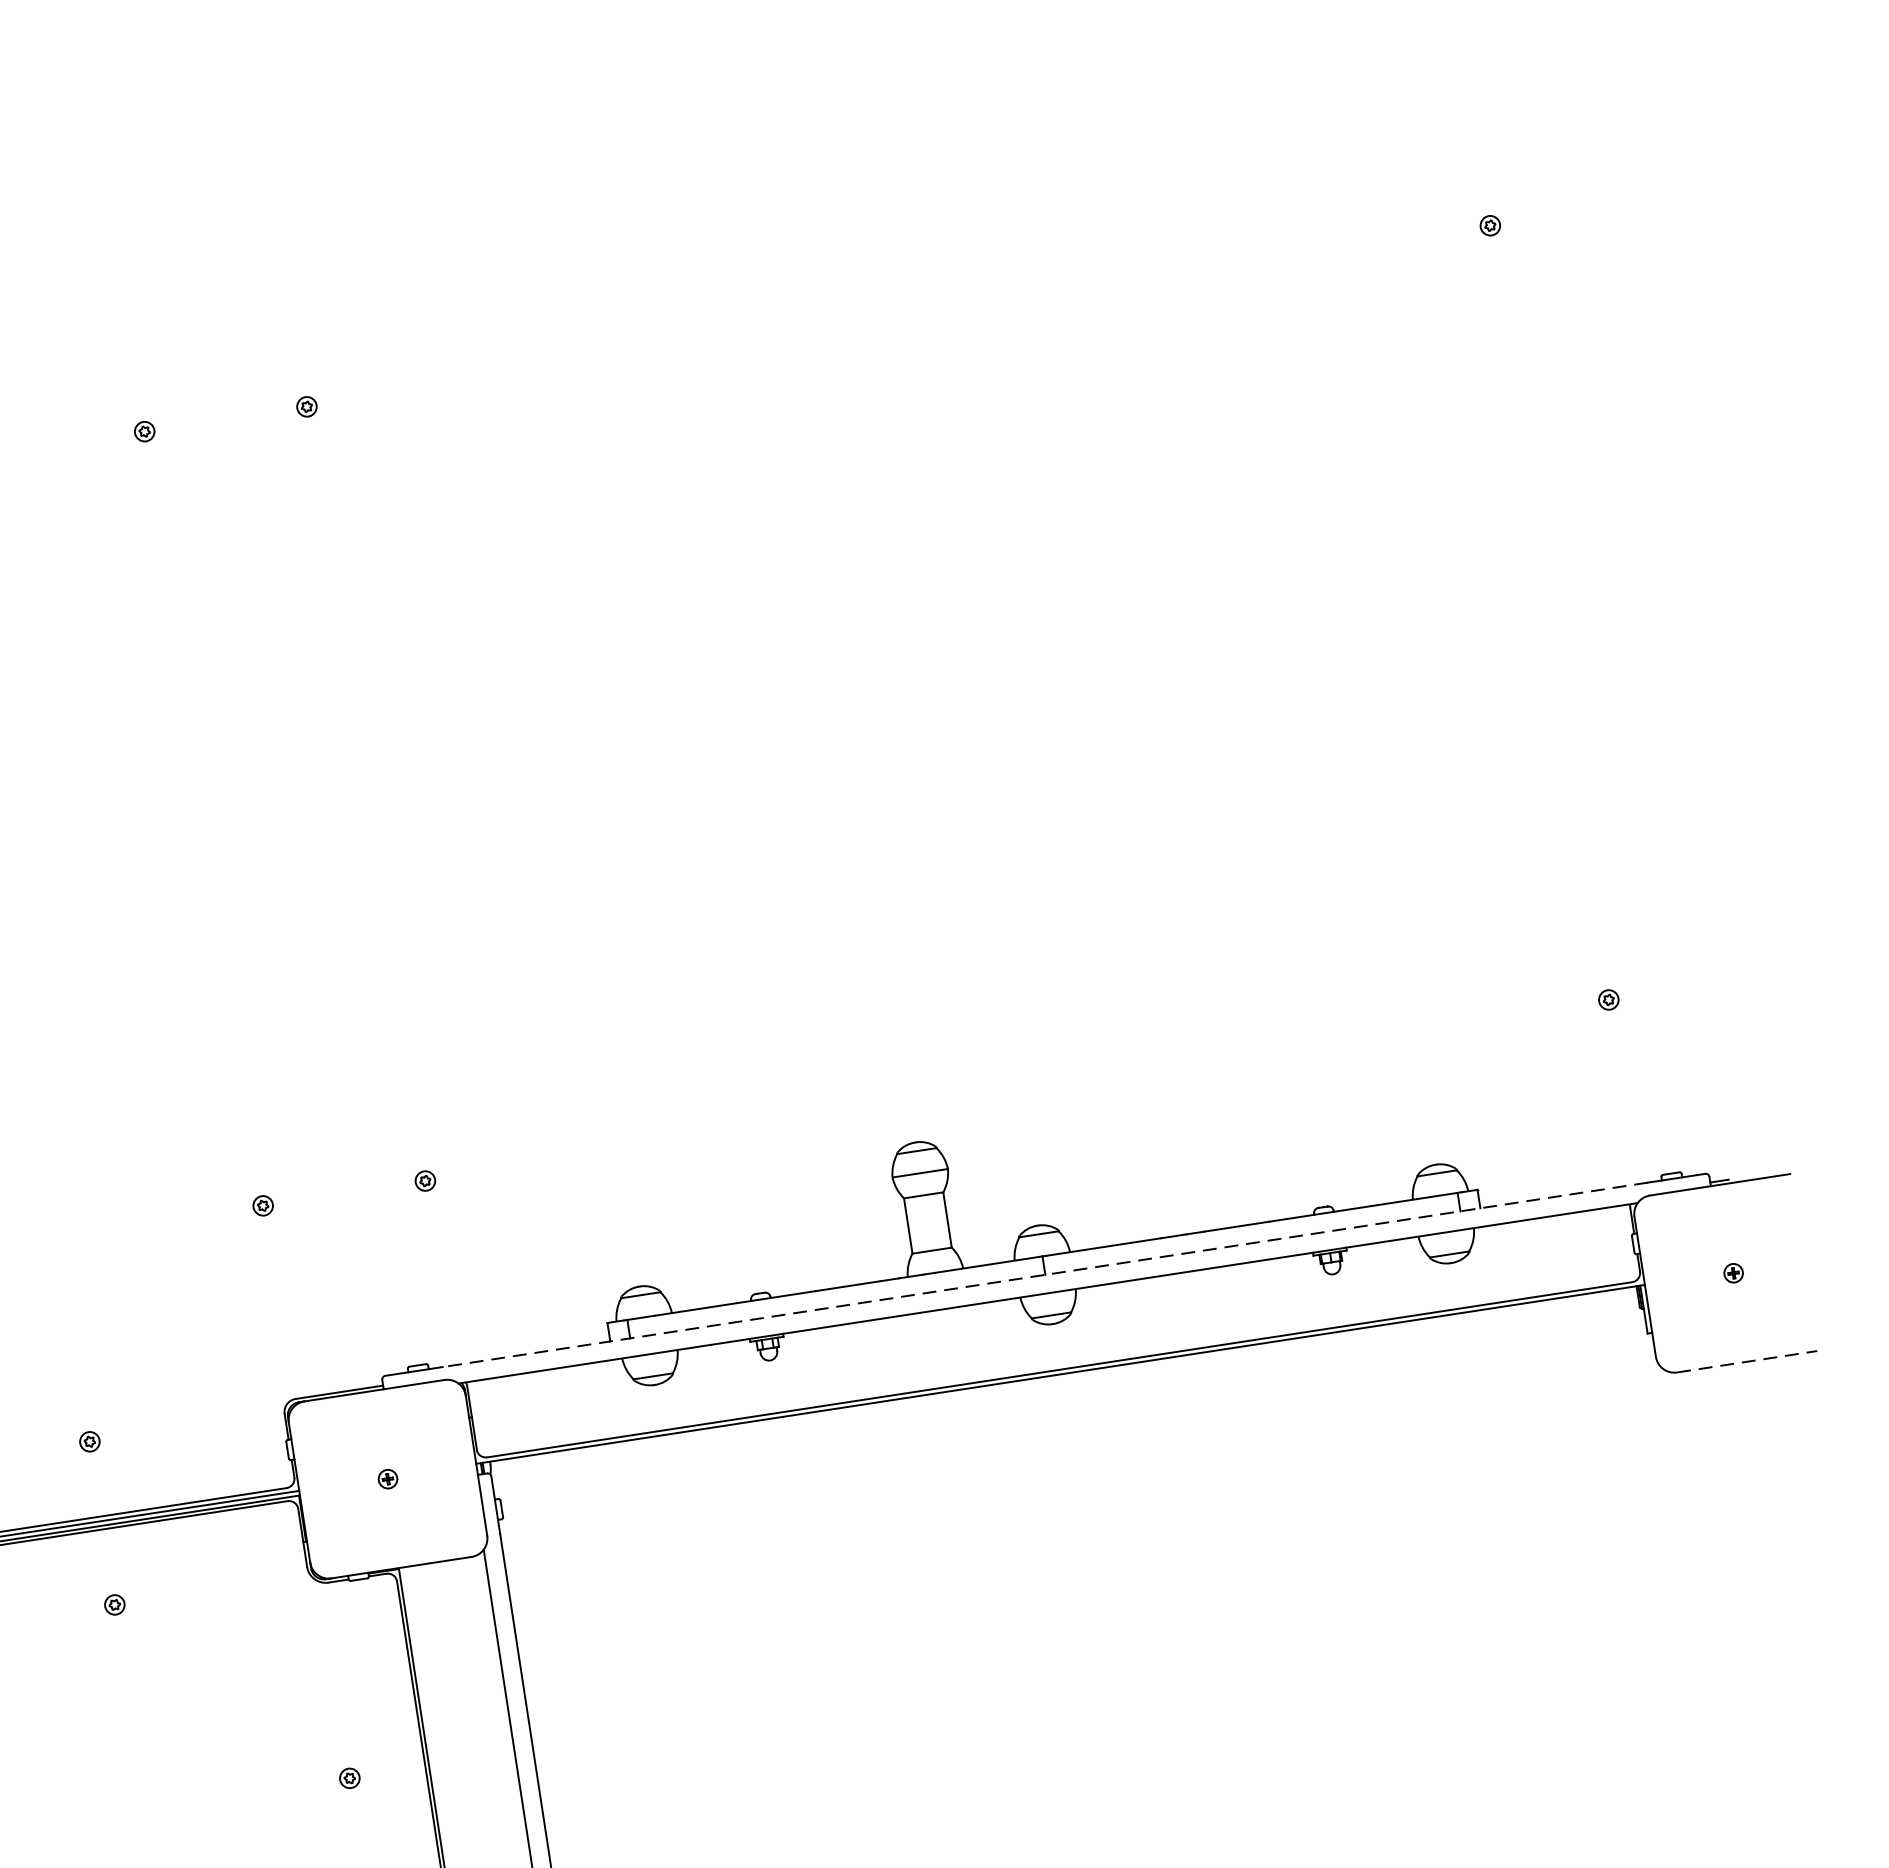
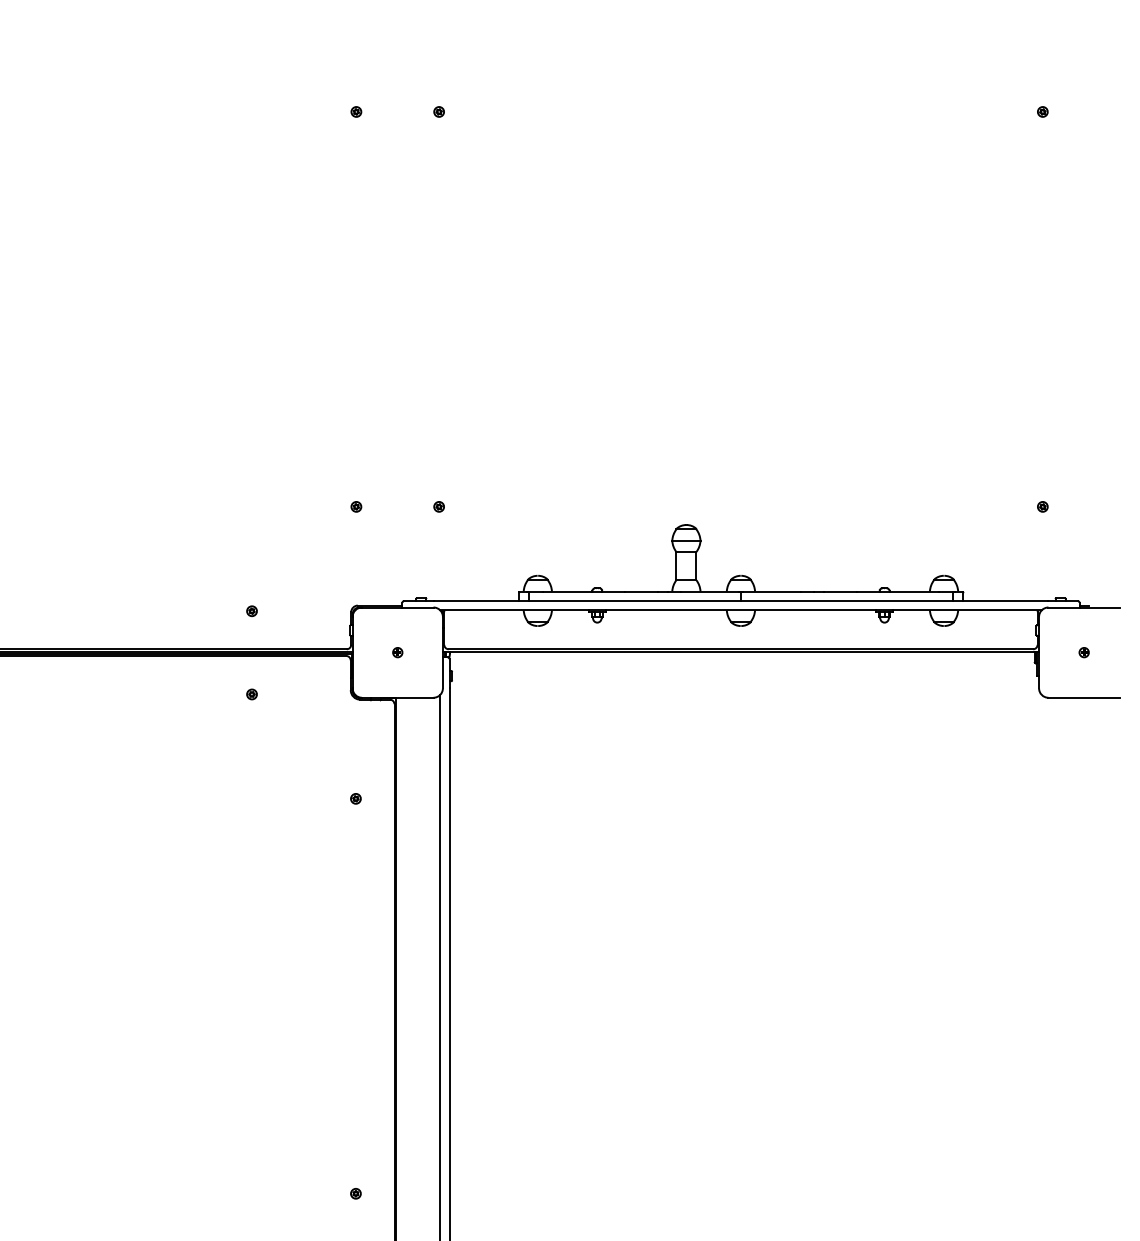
line: (1044, 1274) -> (740, 600), dashed -> solid
line: (1747, 1361) -> (1084, 697), dashed -> solid

